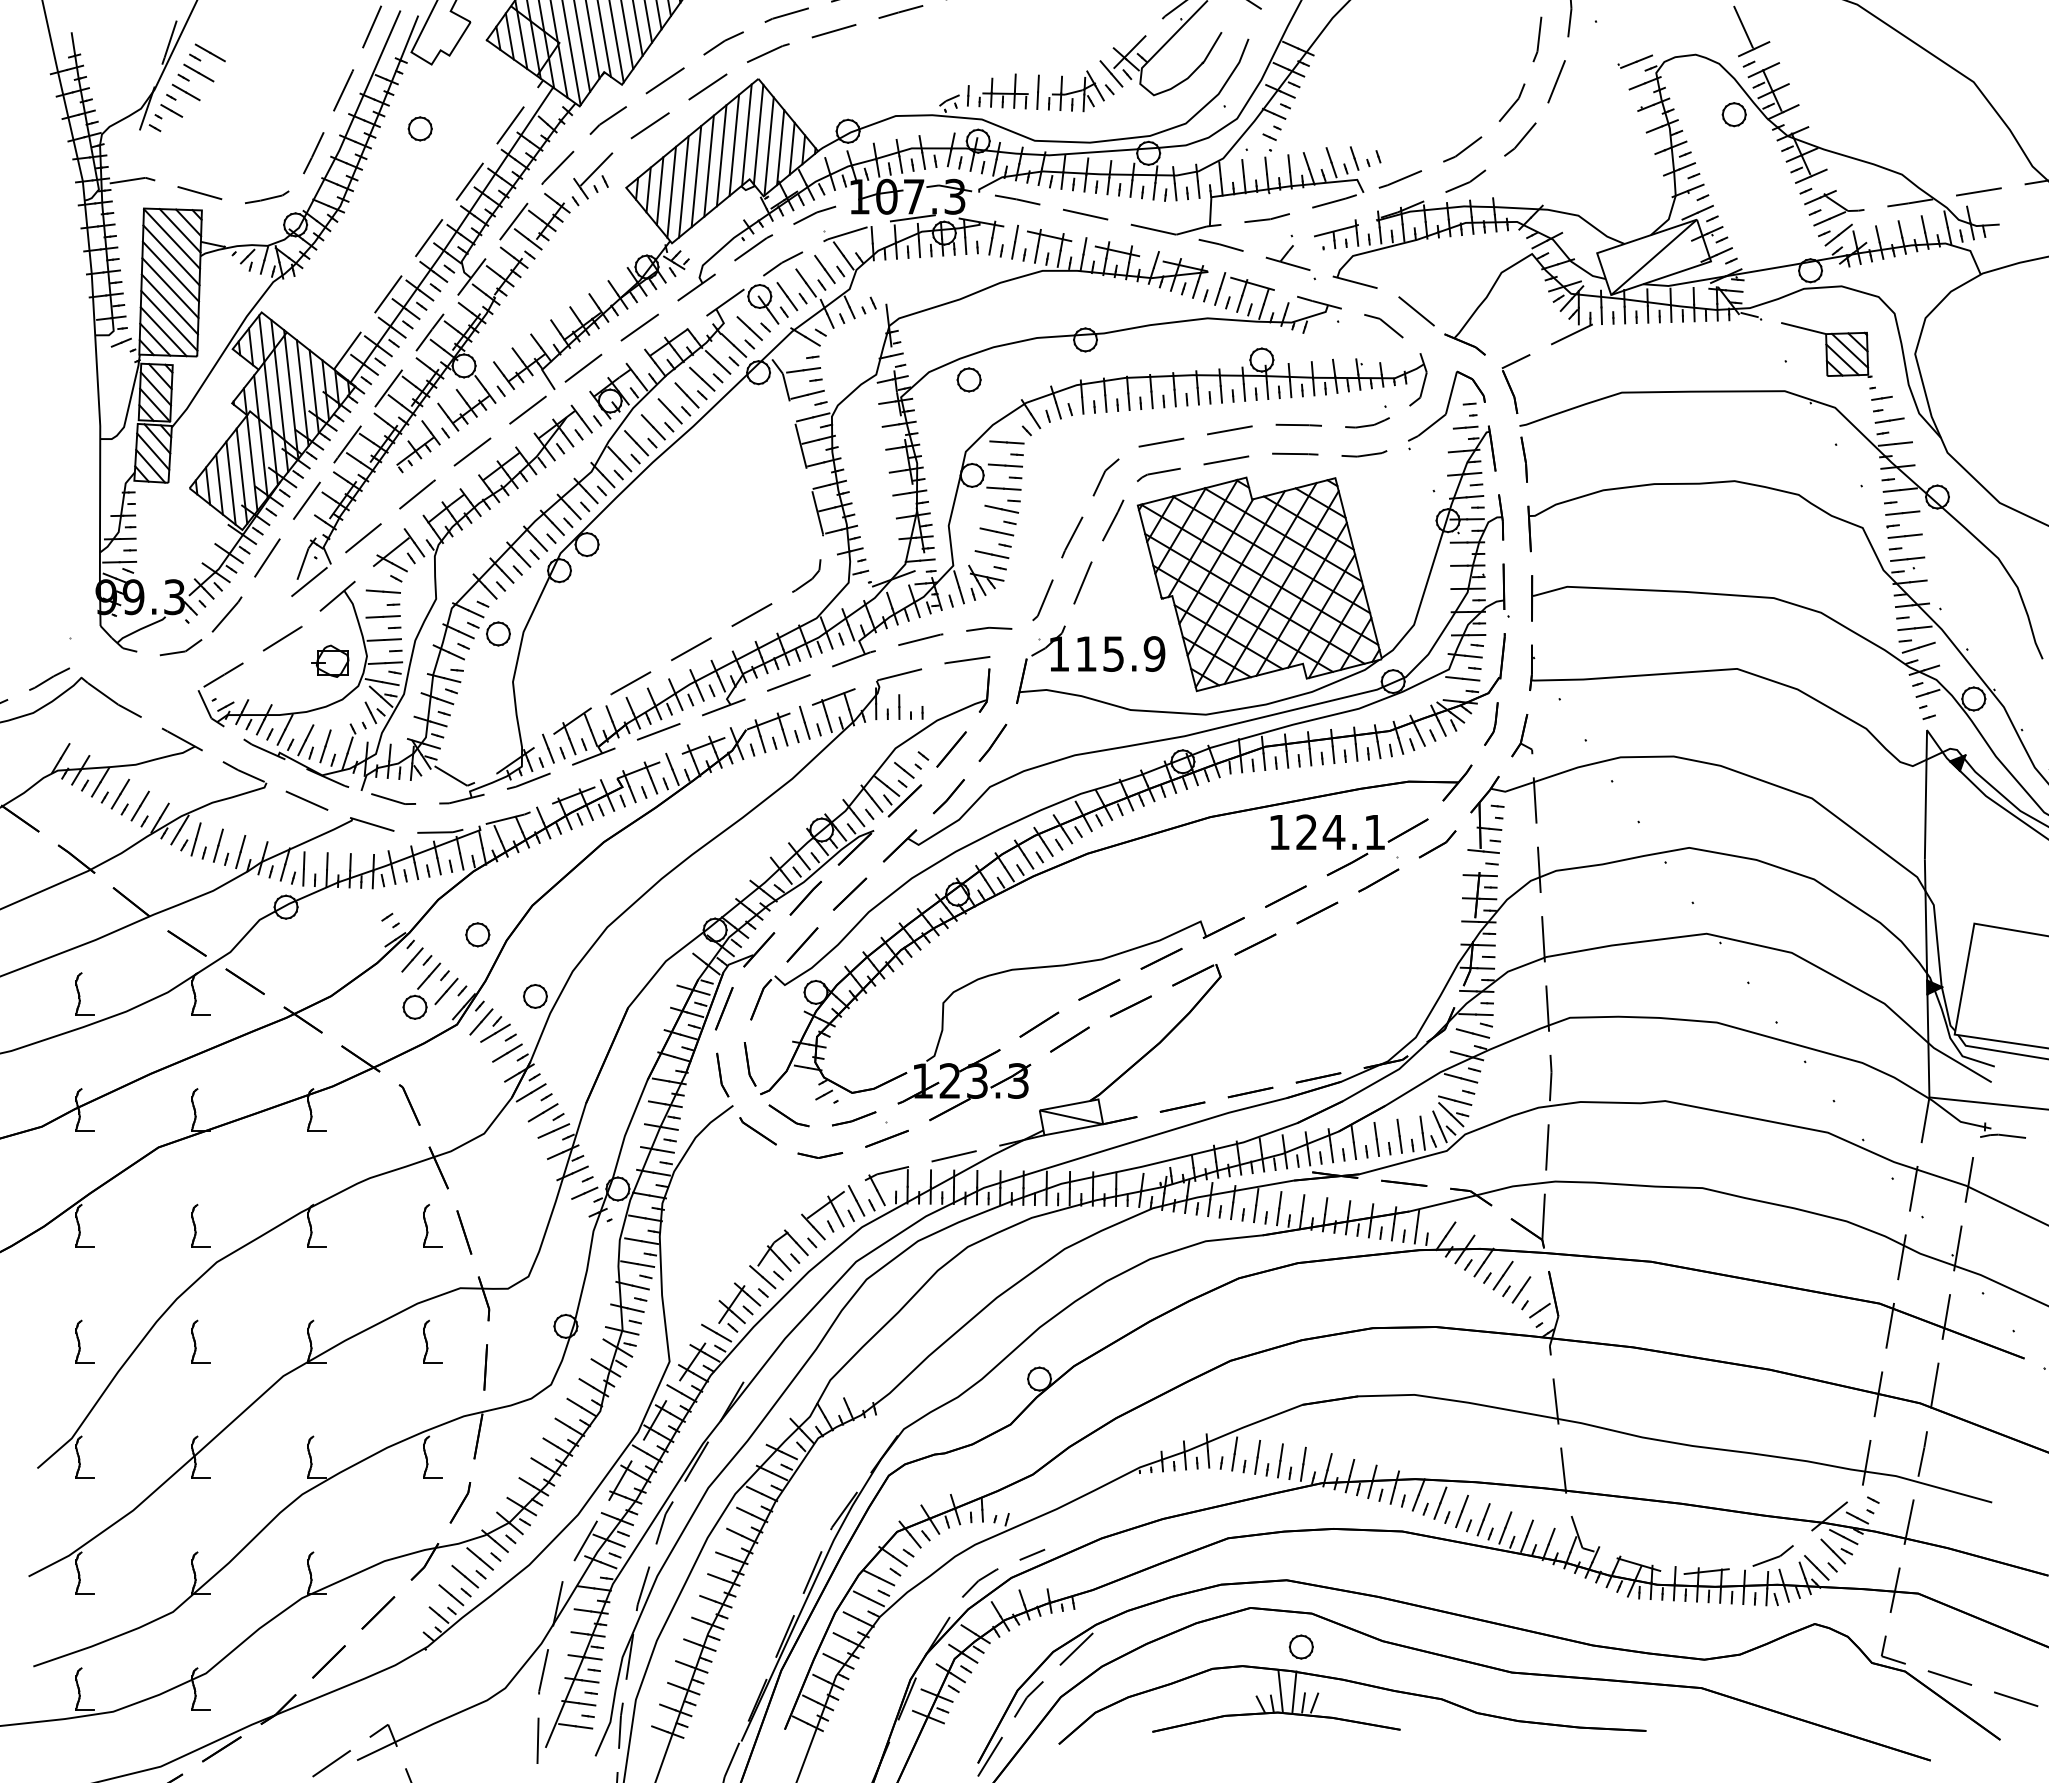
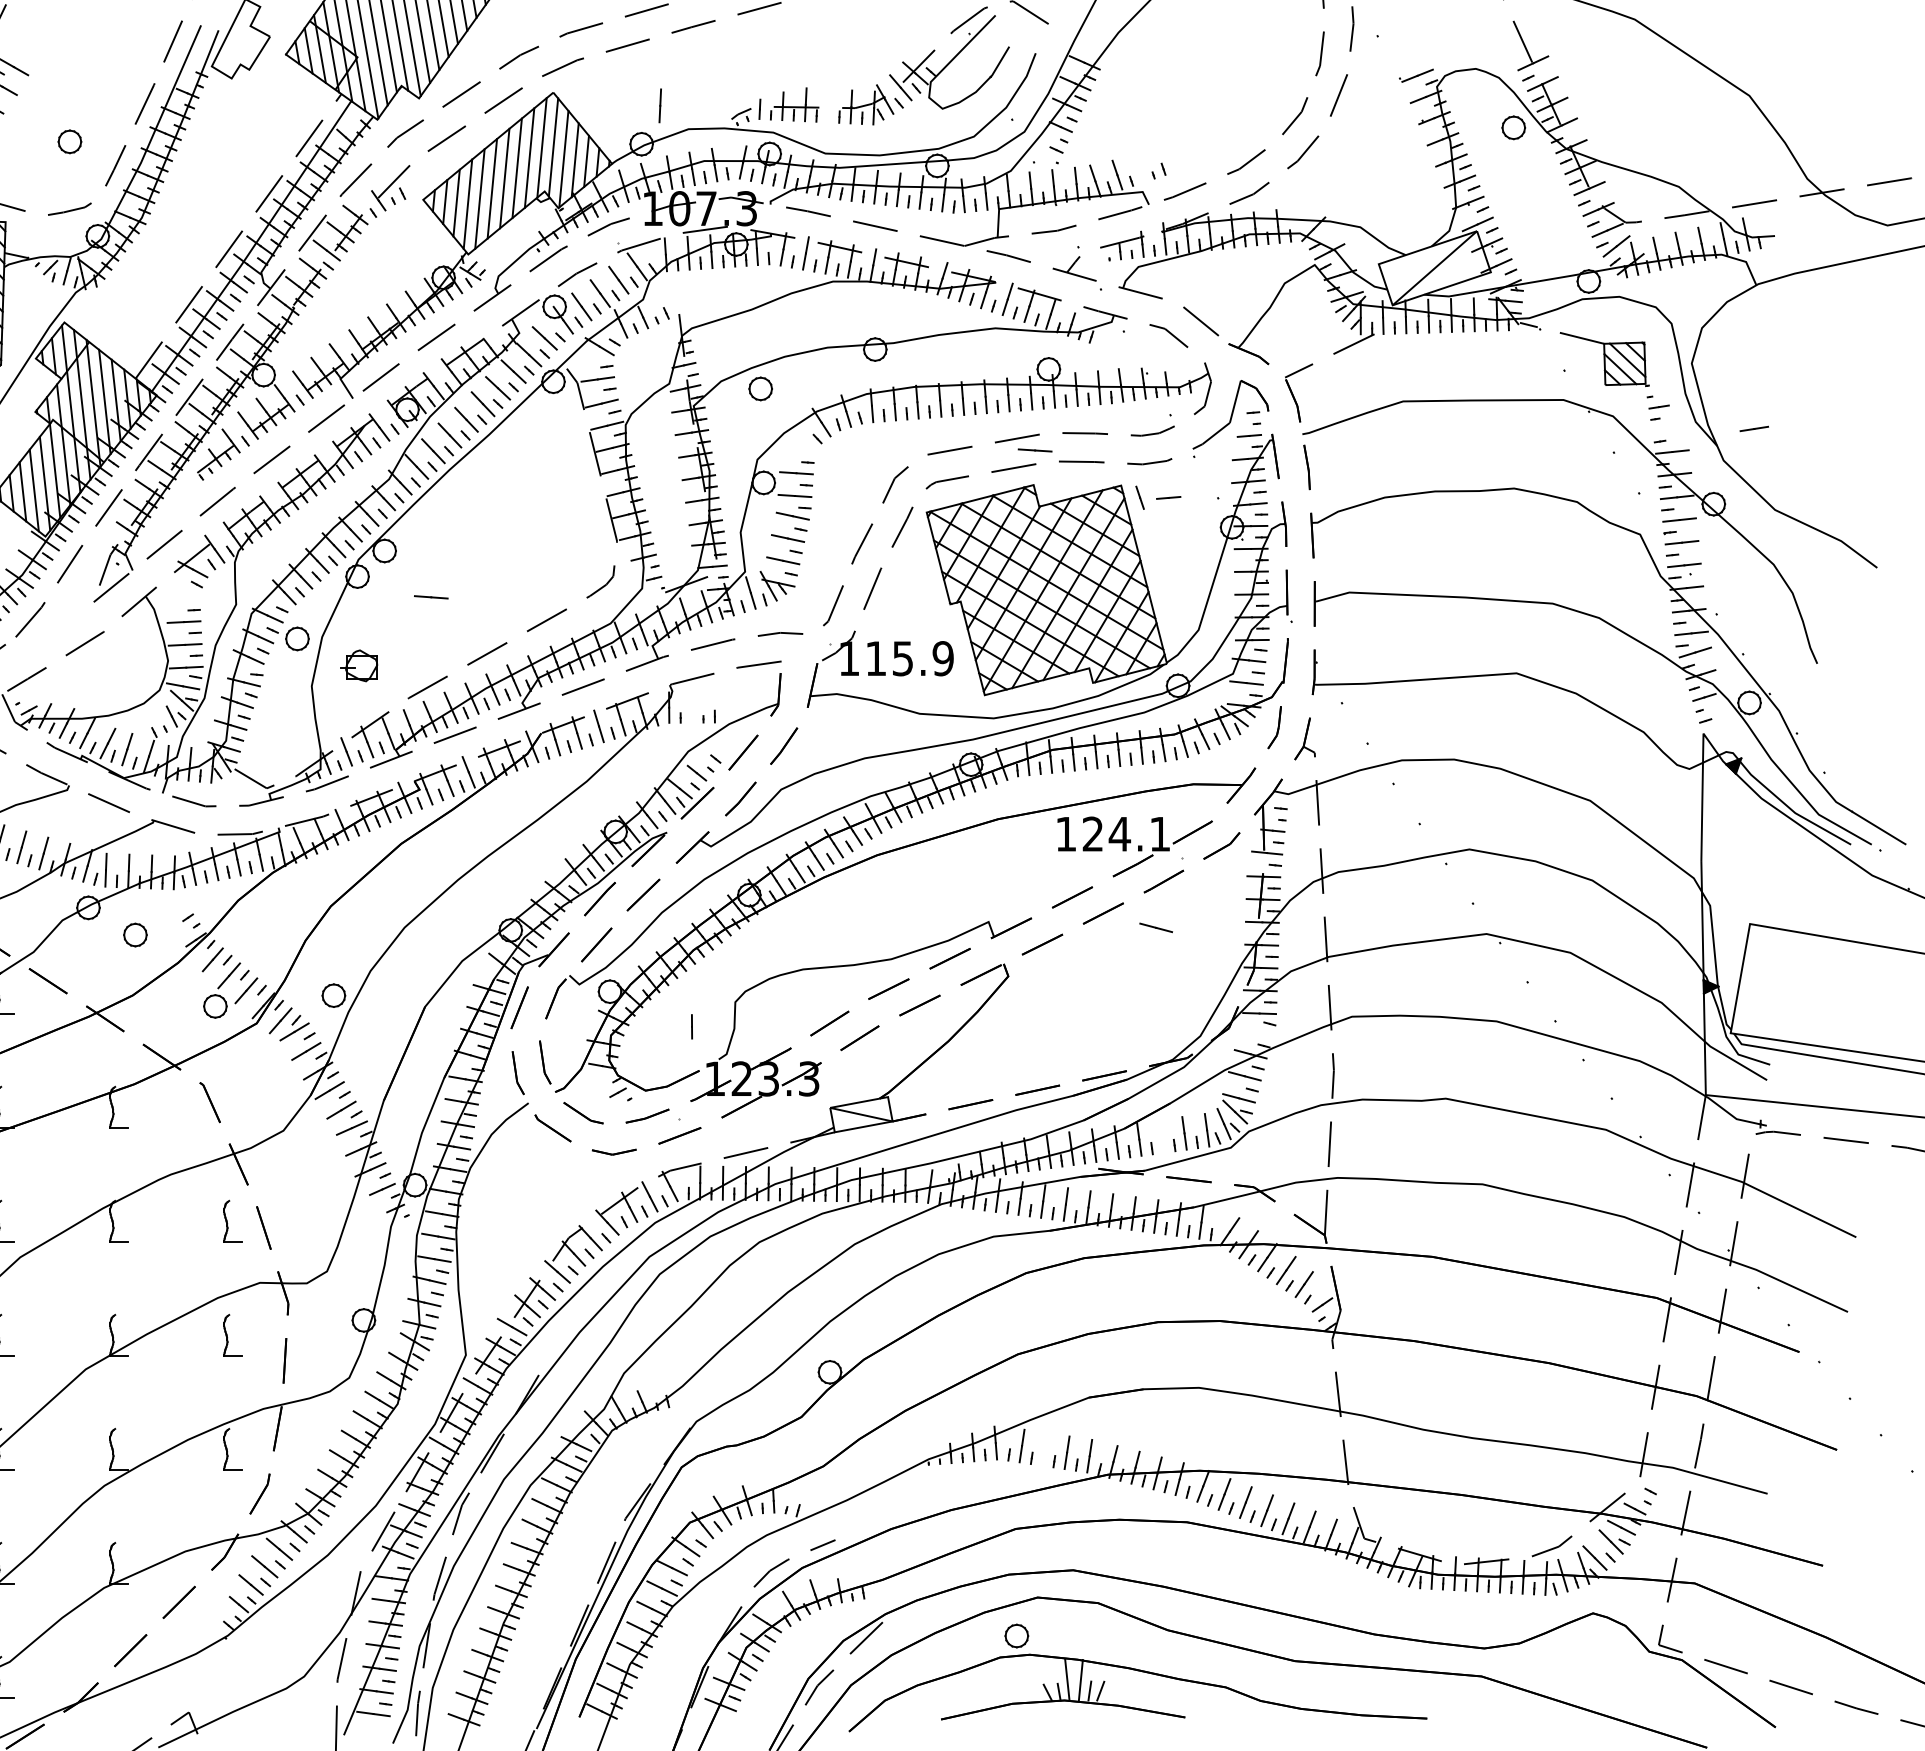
line: (1037, 91) -> (659, 105), moved
part: (419, 128) -> (69, 141), moved
line: (1354, 158) -> (1140, 497), moved
line: (1889, 420) -> (1754, 428), moved
line: (1006, 442) -> (1034, 450), moved
line: (1383, 490) -> (1168, 497), added
line: (382, 591) -> (430, 597), moved
part: (330, 660) -> (359, 665), moved
line: (899, 706) -> (692, 1026), moved
part: (477, 934) -> (135, 934), moved
line: (1472, 1033) -> (1155, 927), moved
line: (1376, 1139) -> (1161, 1136), removed
line: (1257, 1457) -> (1044, 1449), removed
part: (1300, 1646) -> (1015, 1635), moved

